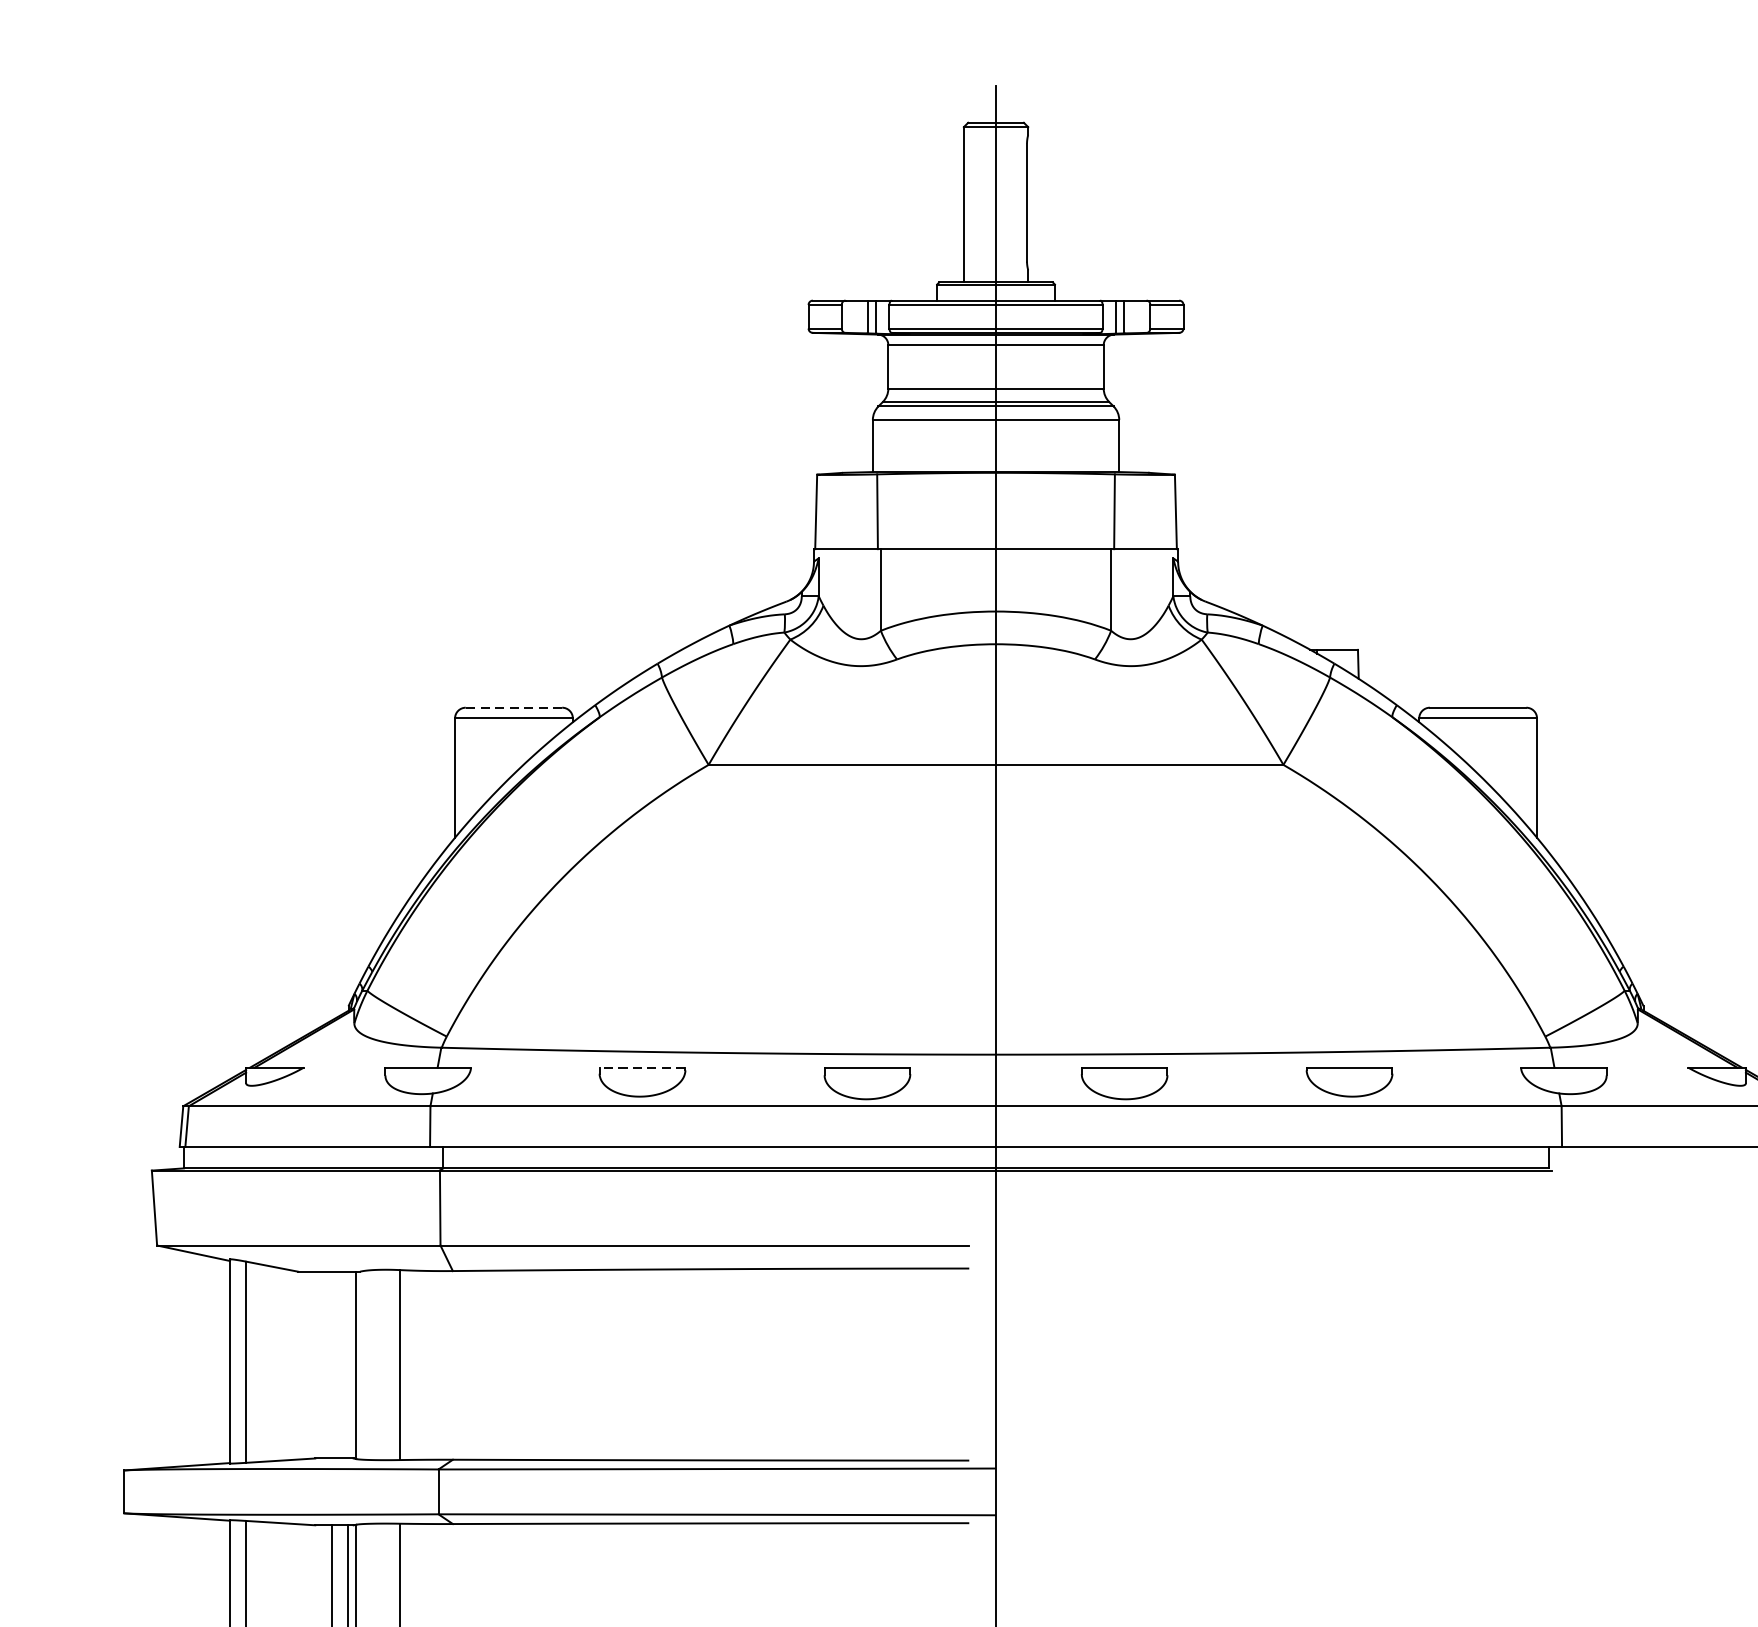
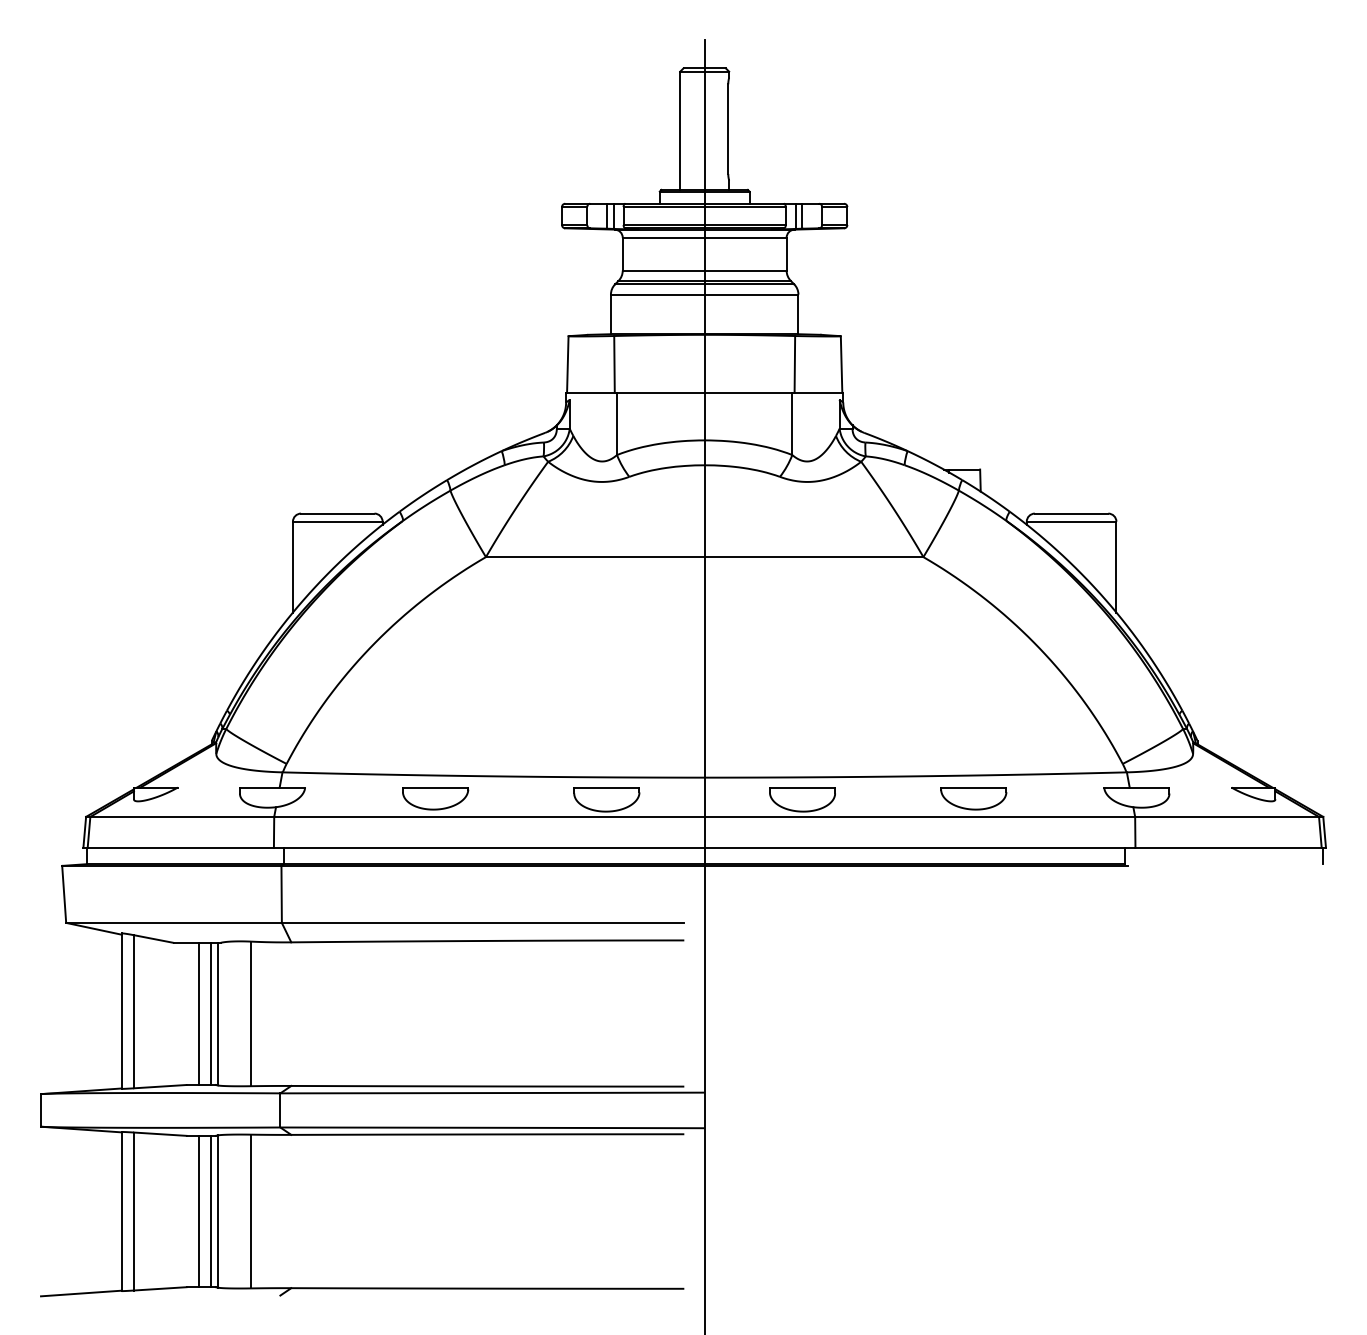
line: (513, 707) -> (337, 513), dashed -> solid
line: (642, 1067) -> (435, 787), dashed -> solid
line: (332, 1364) -> (199, 1013), added
line: (348, 1364) -> (211, 1013), added

